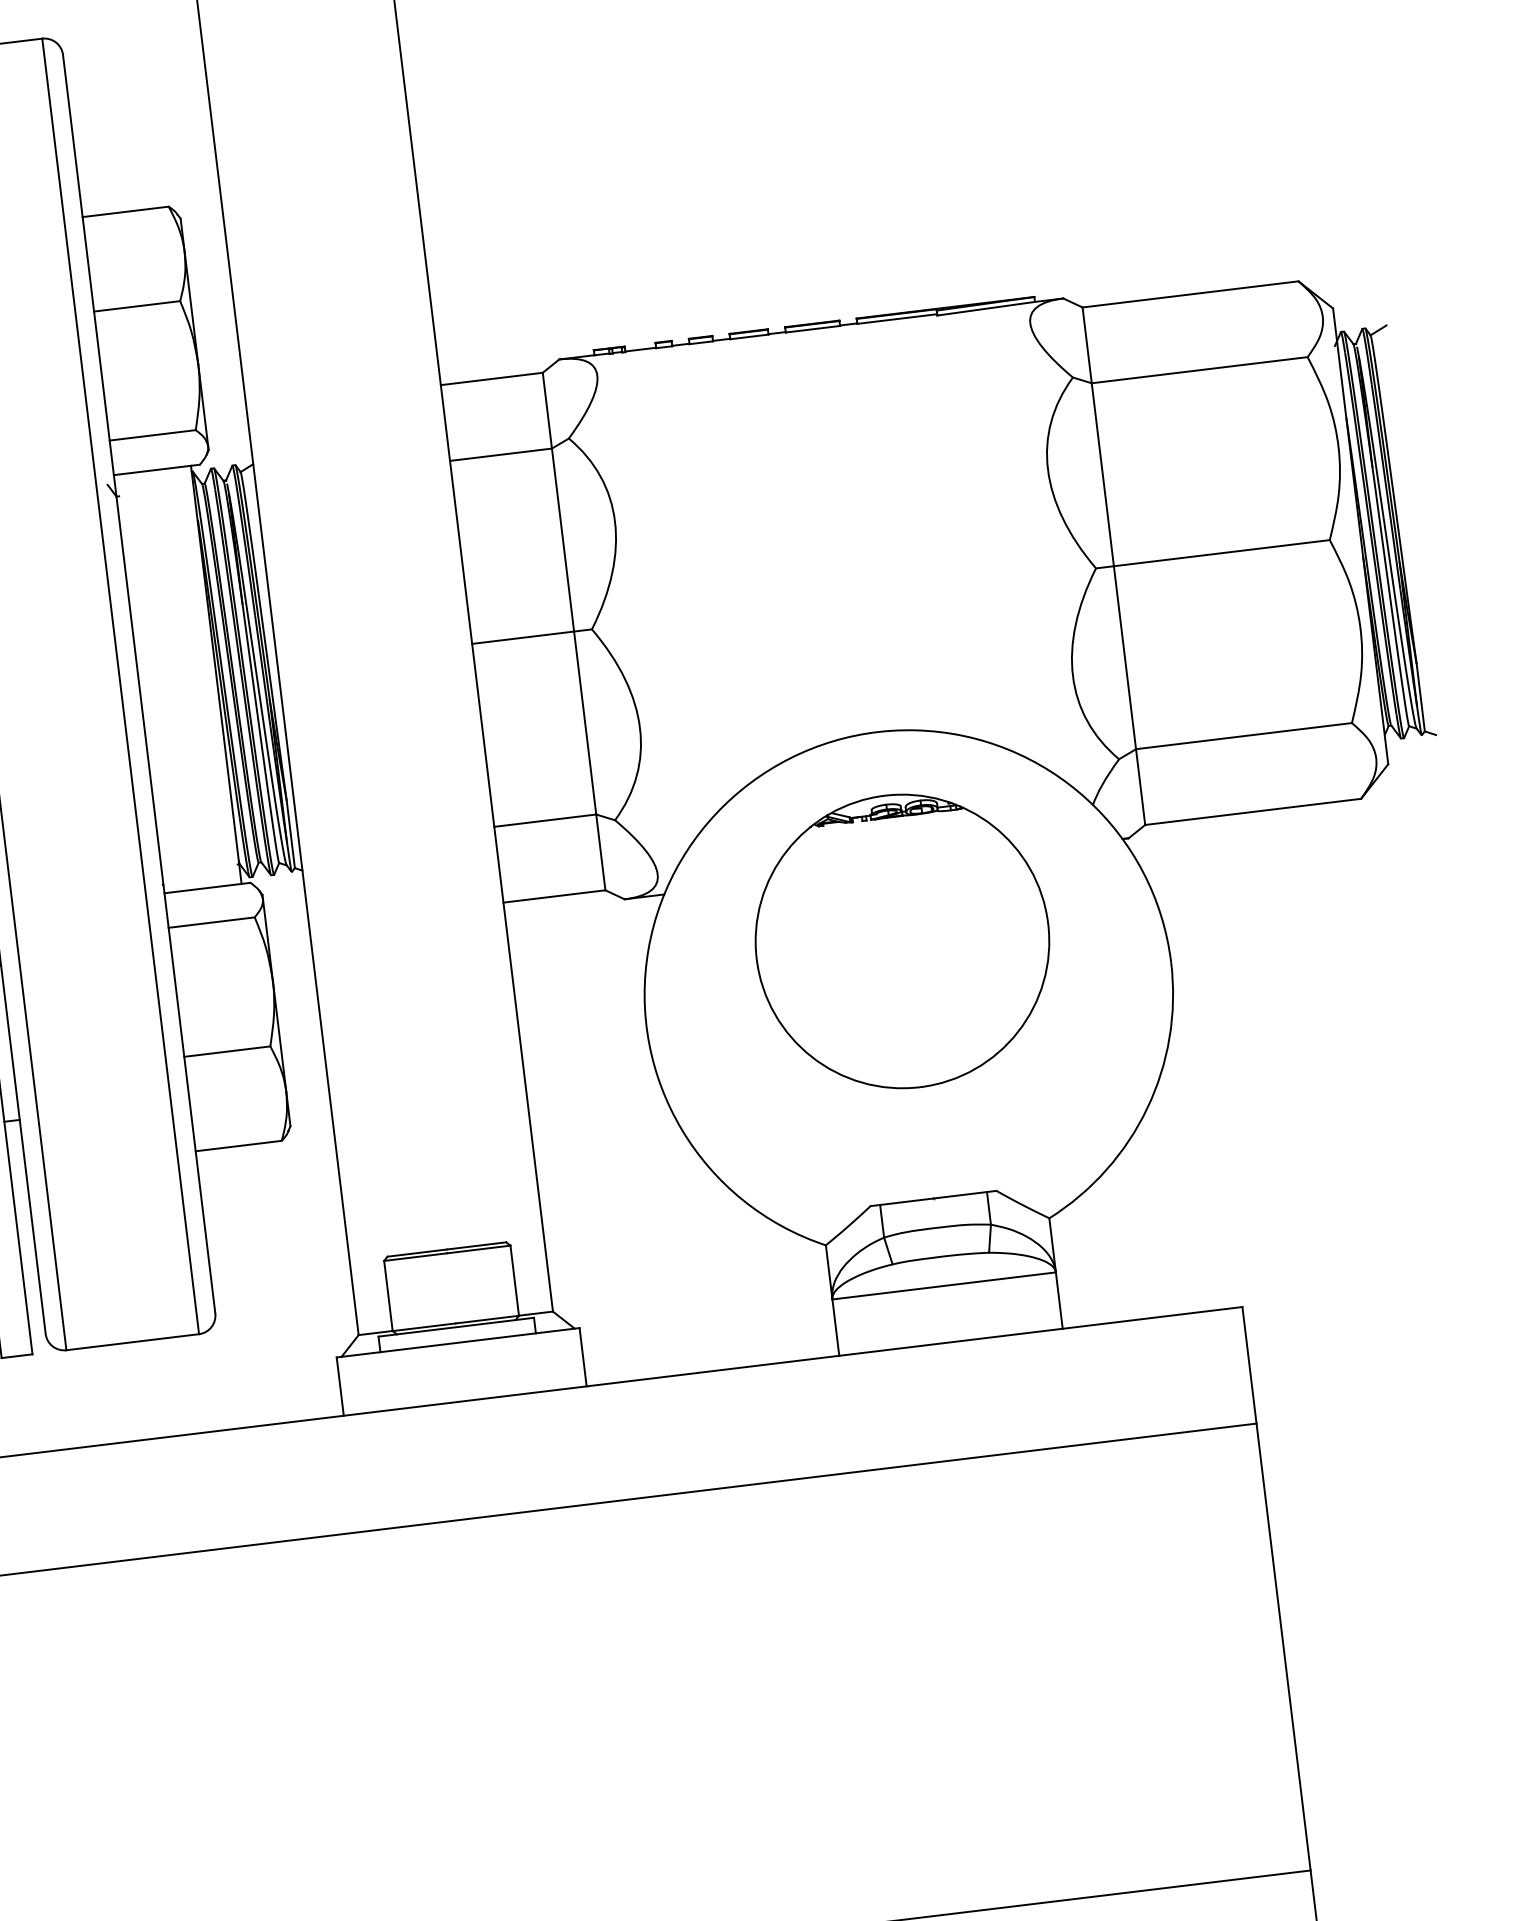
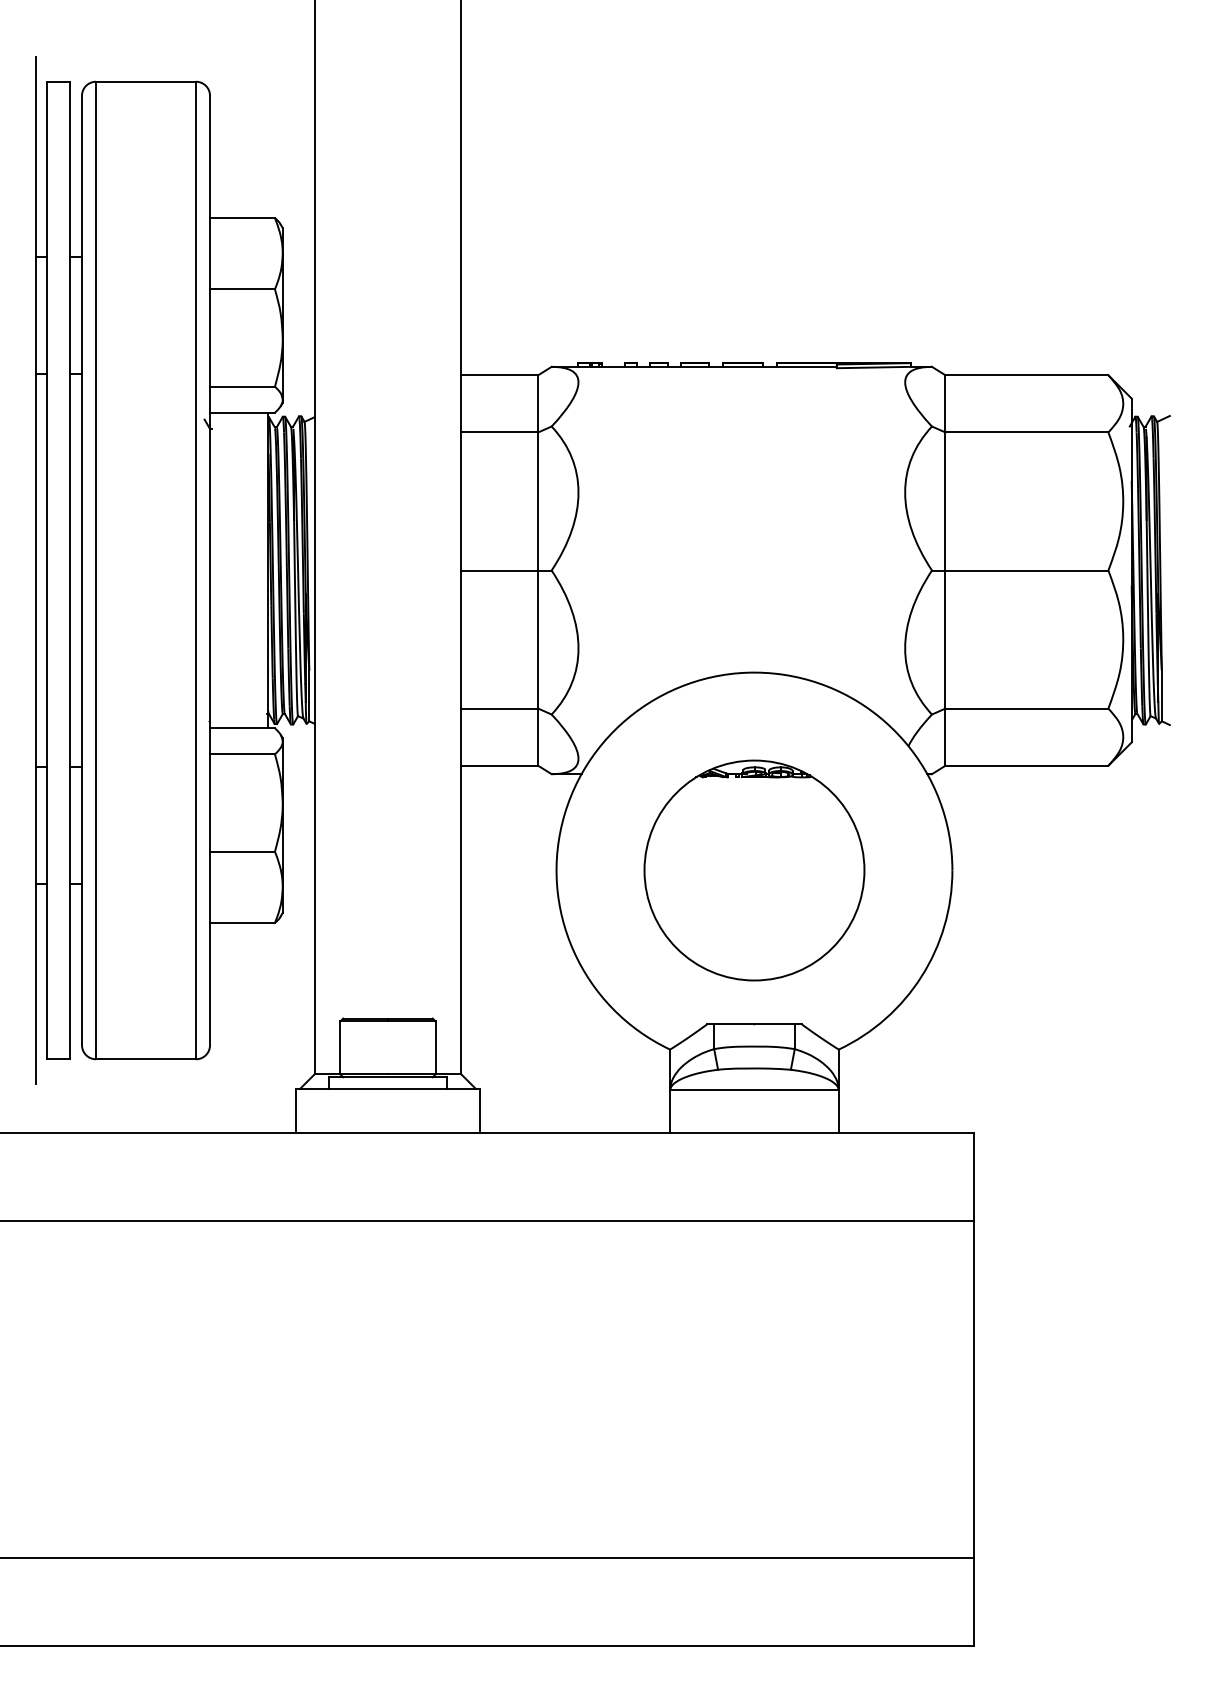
part: (902, 941) -> (754, 870), moved

